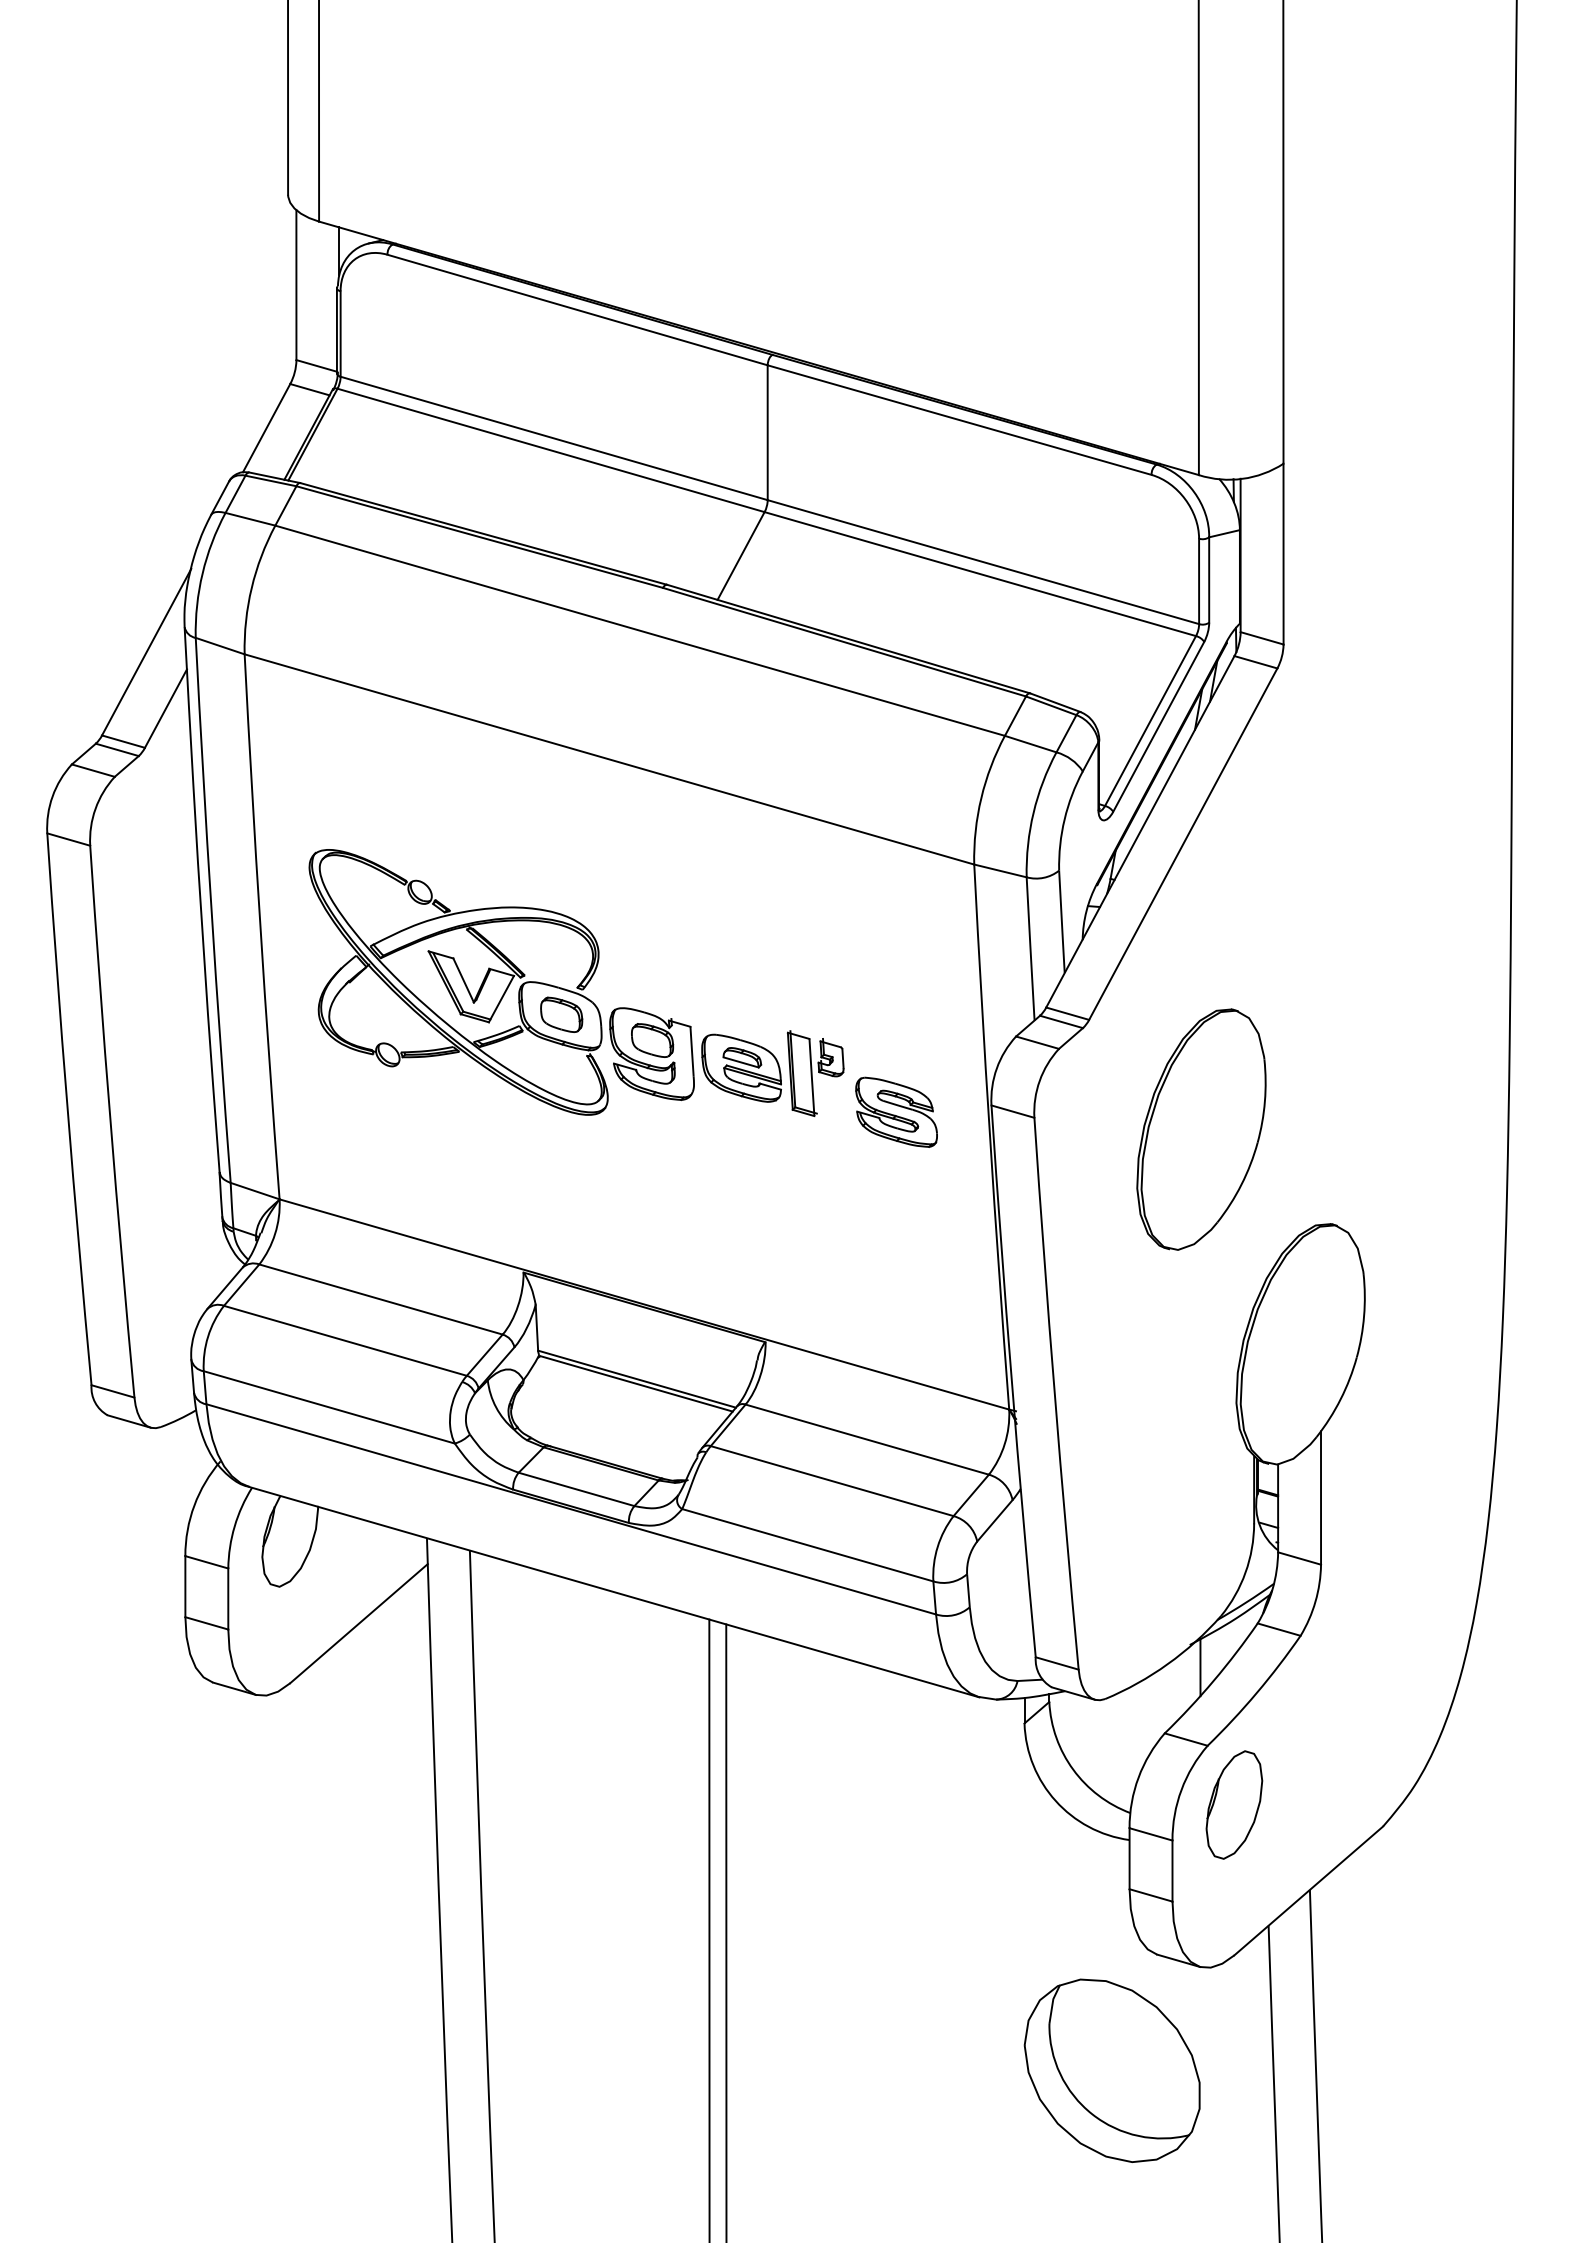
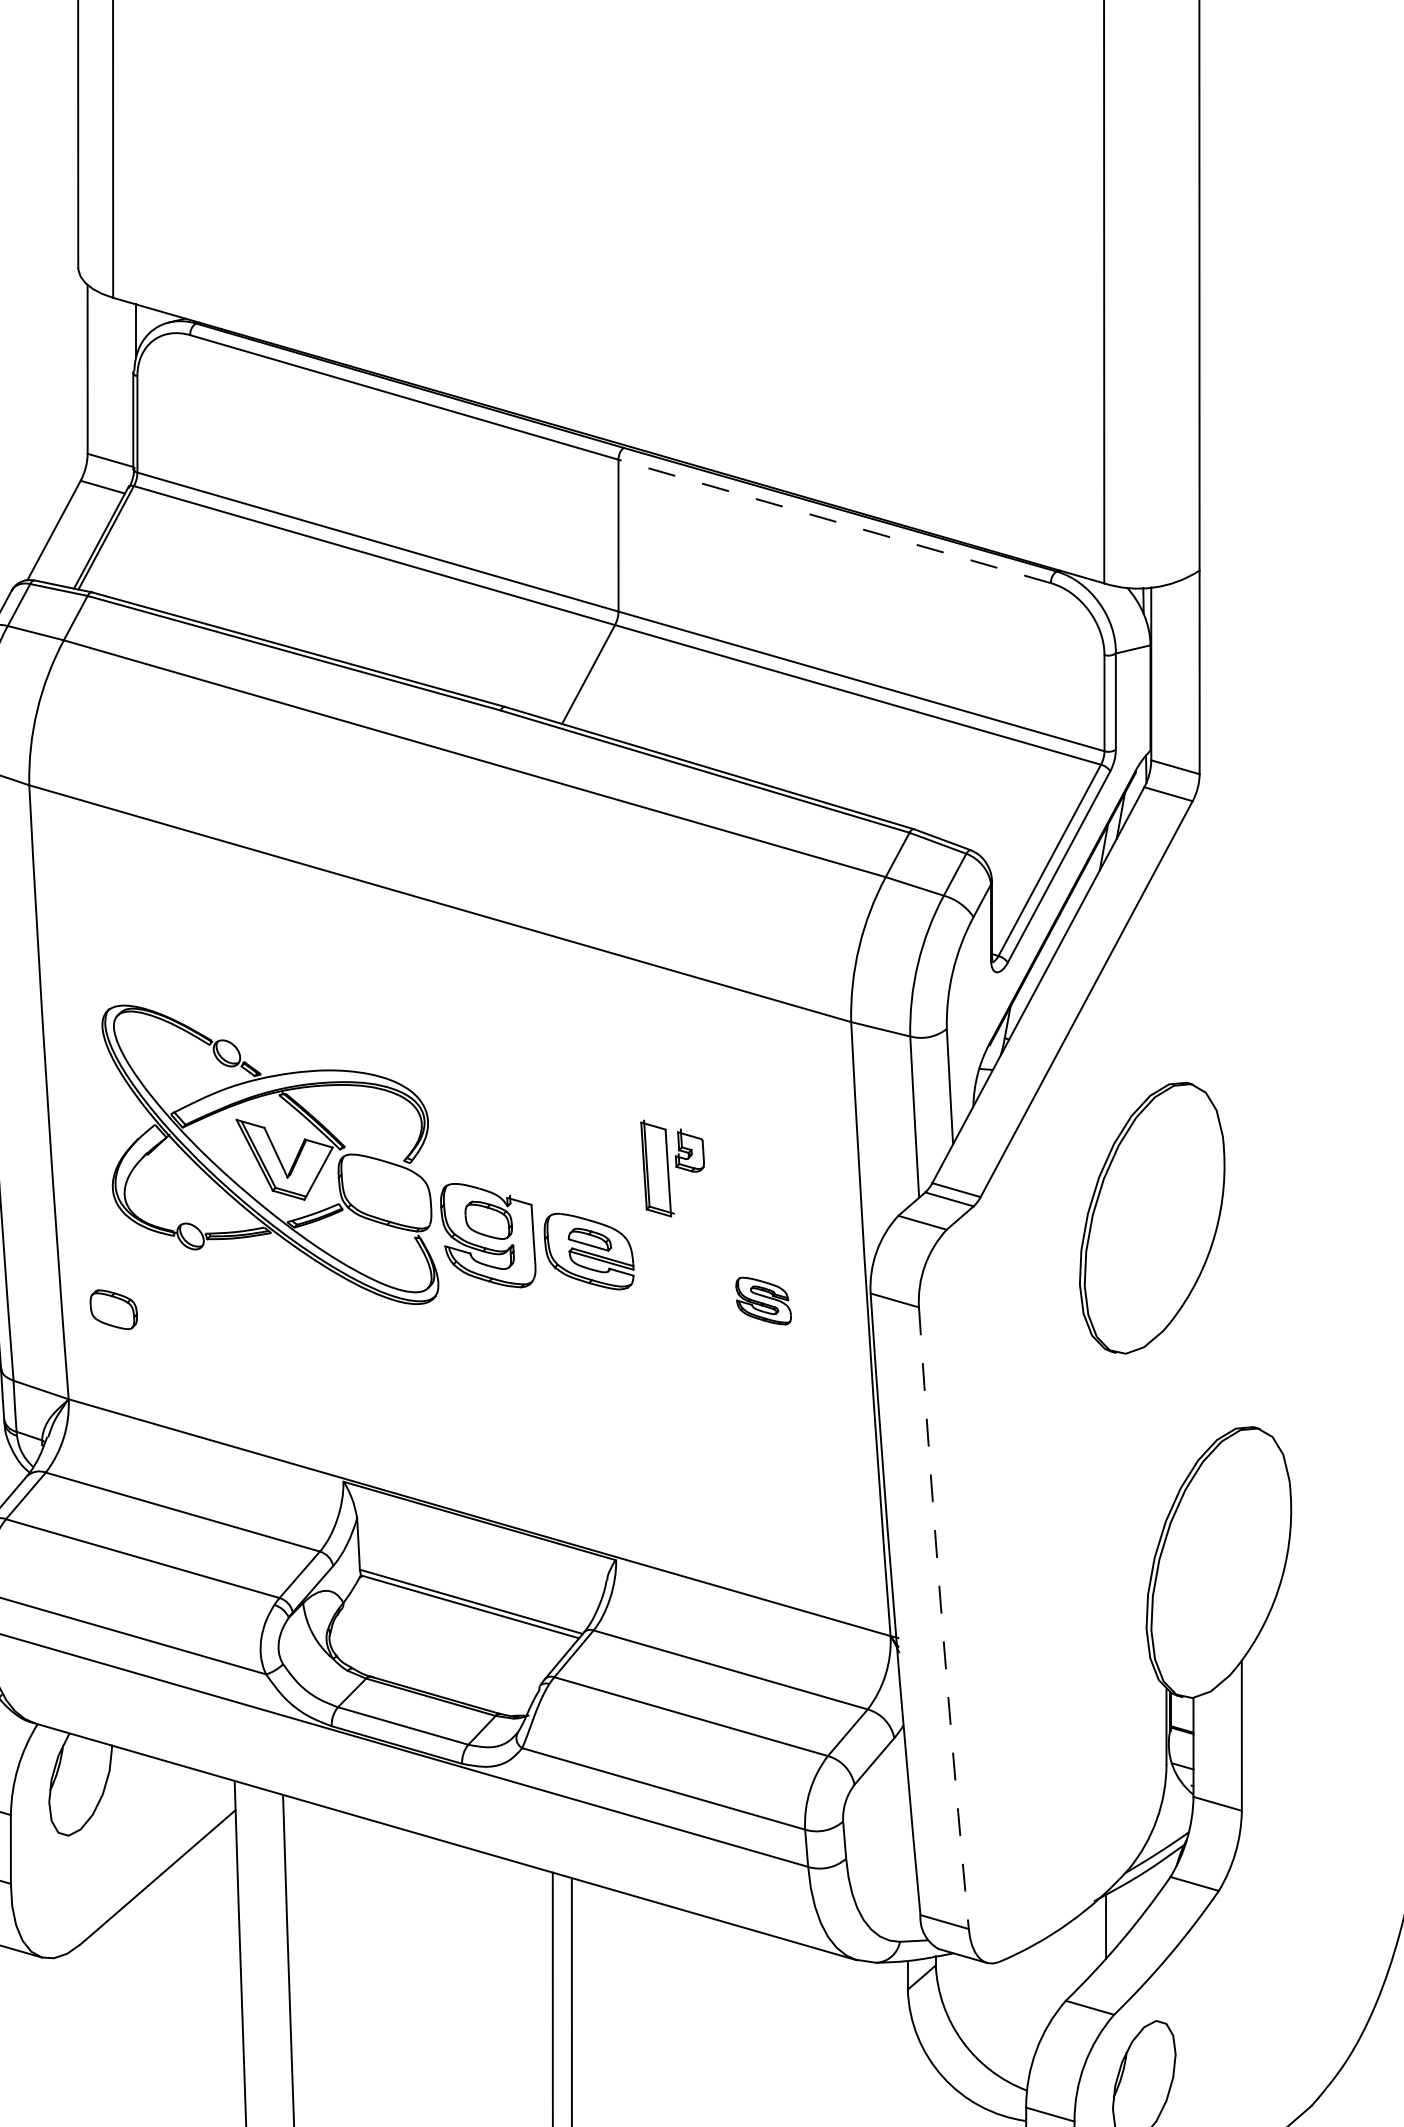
line: (959, 420) -> (834, 521), solid -> dashed
part: (561, 1014) -> (113, 1309), moved
part: (815, 1073) -> (672, 1168), moved
part: (896, 1111) -> (763, 1300), size x0.6
part: (1201, 1129) -> (1152, 1218), moved
arc: (1054, 1393) -> (941, 1617), solid -> dashed

